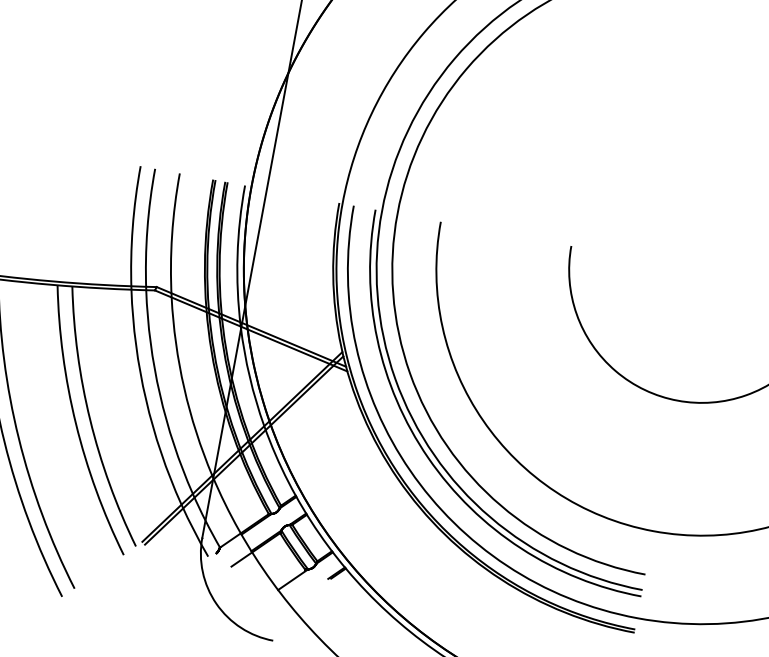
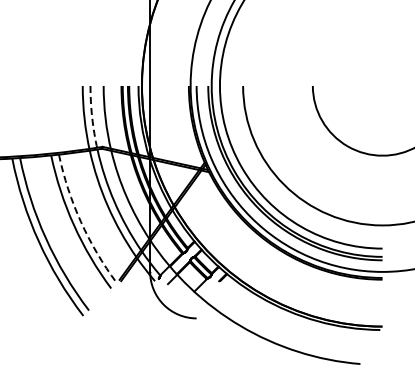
arc: (148, 228) -> (92, 117), solid -> dashed
arc: (89, 419) -> (80, 221), solid -> dashed

